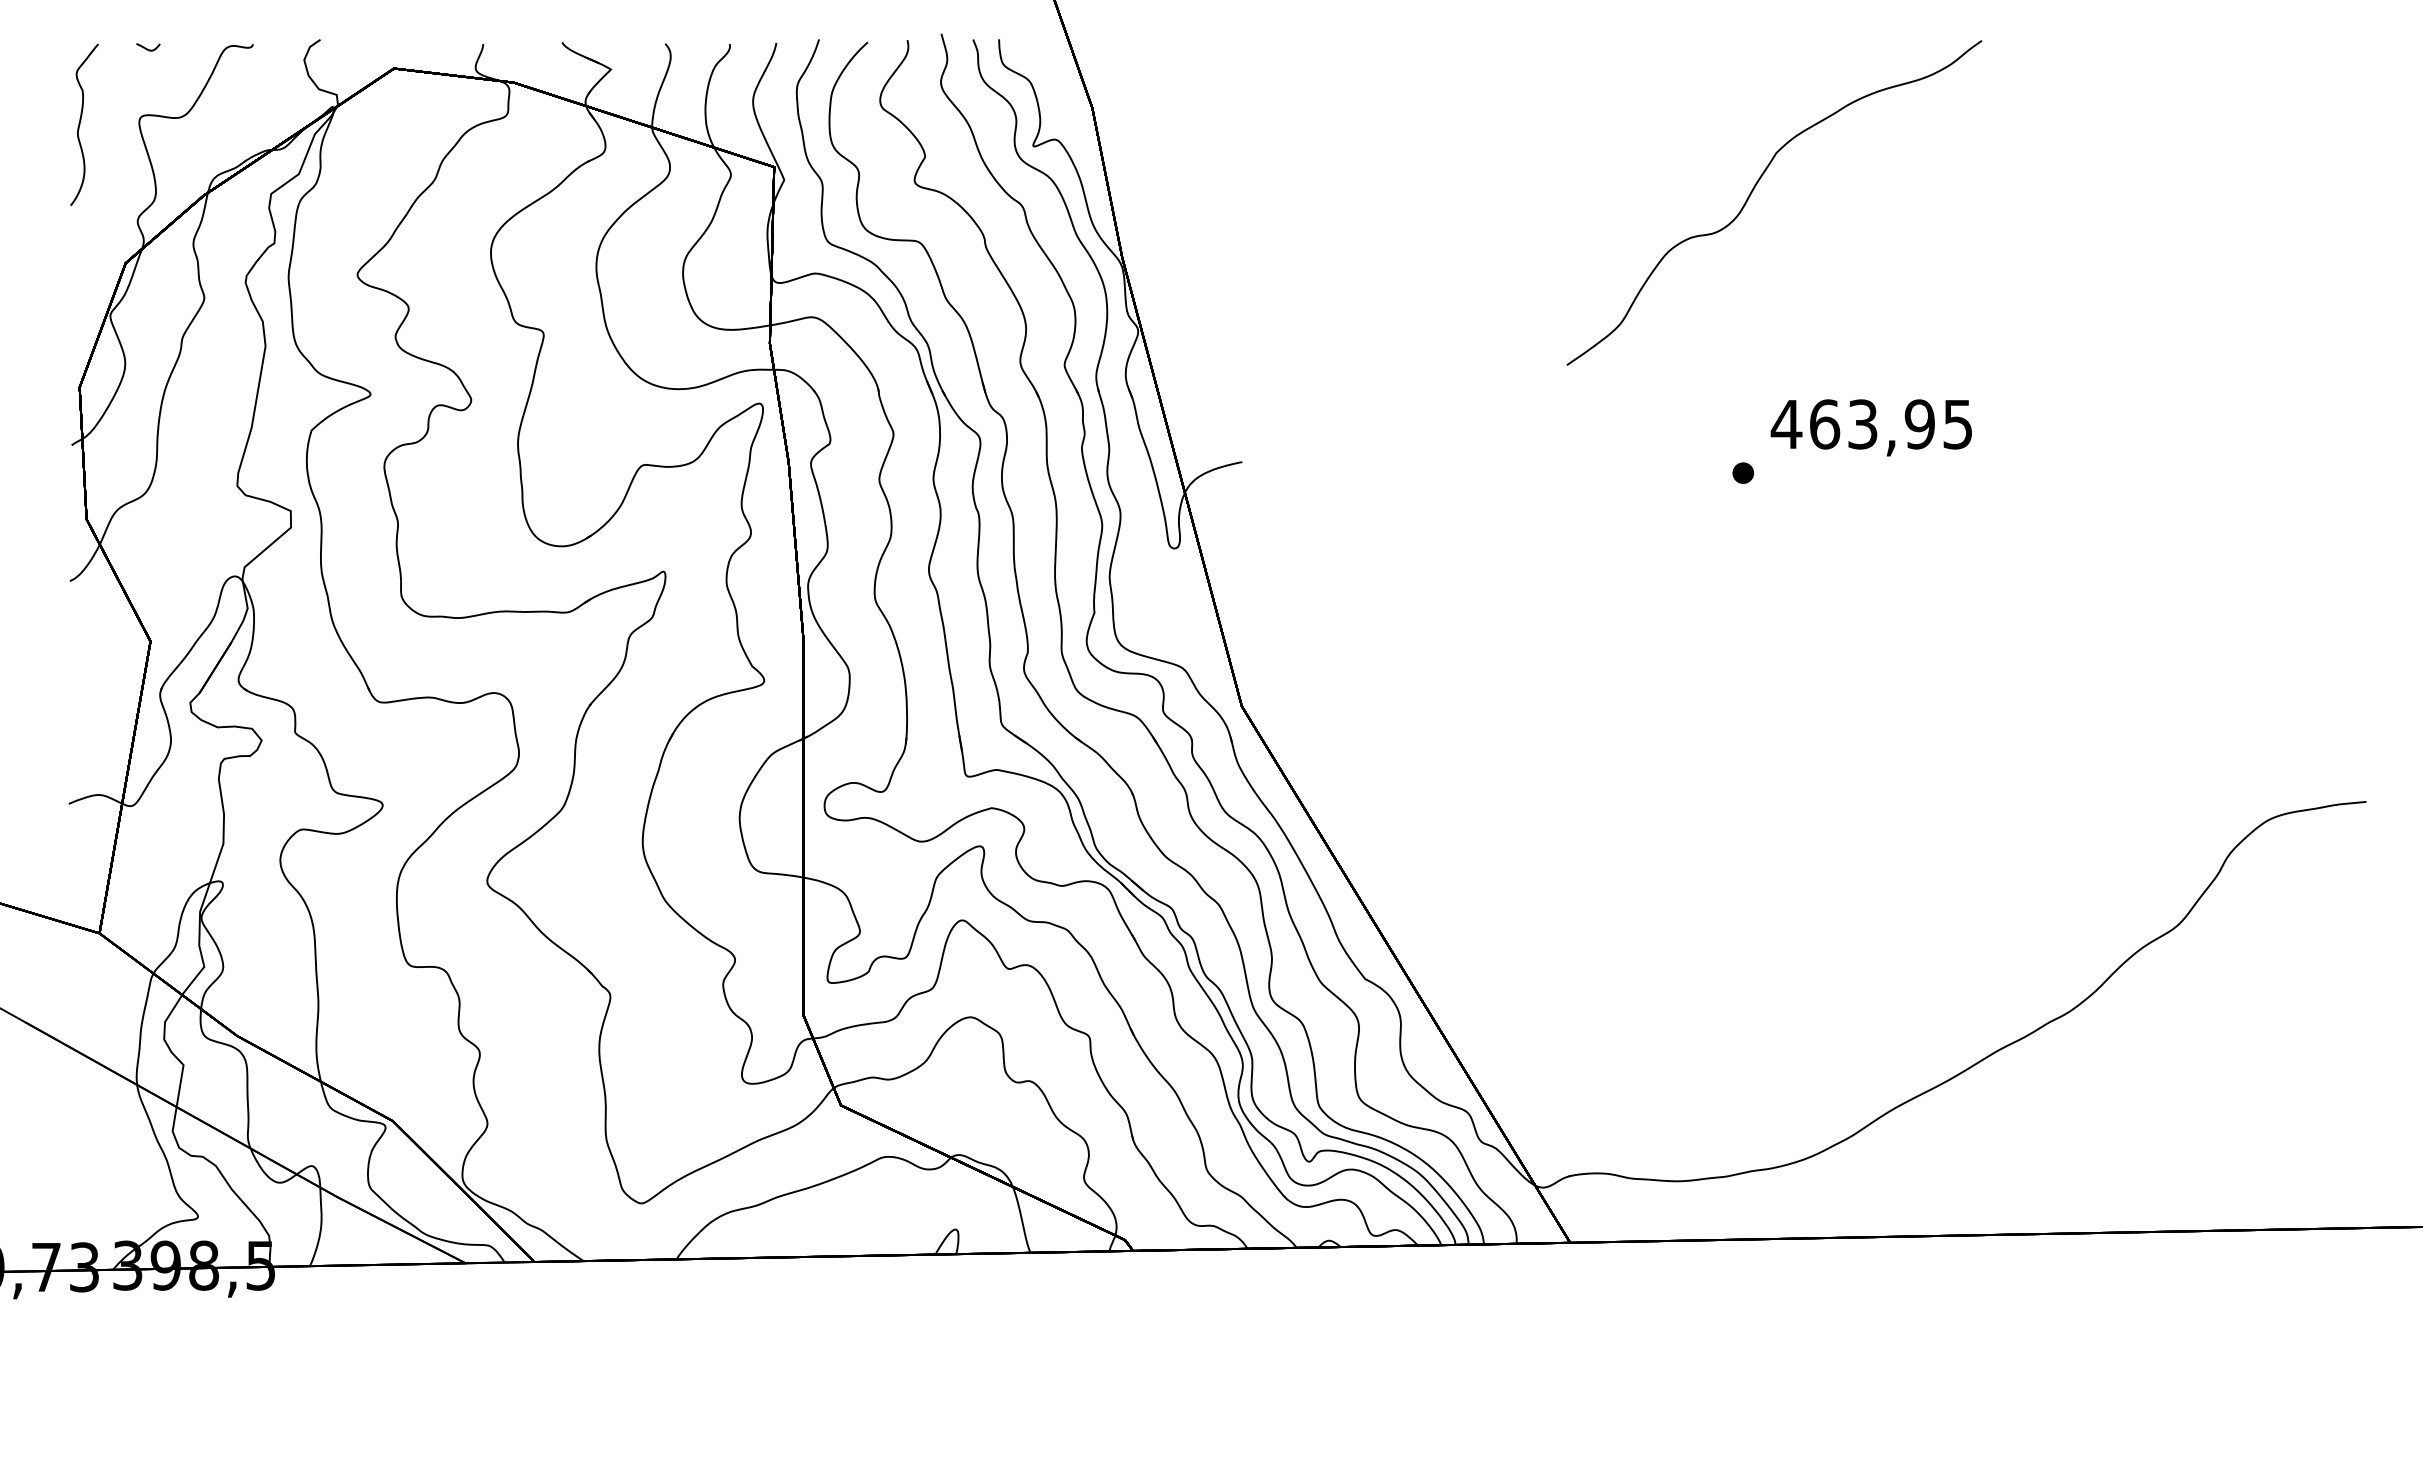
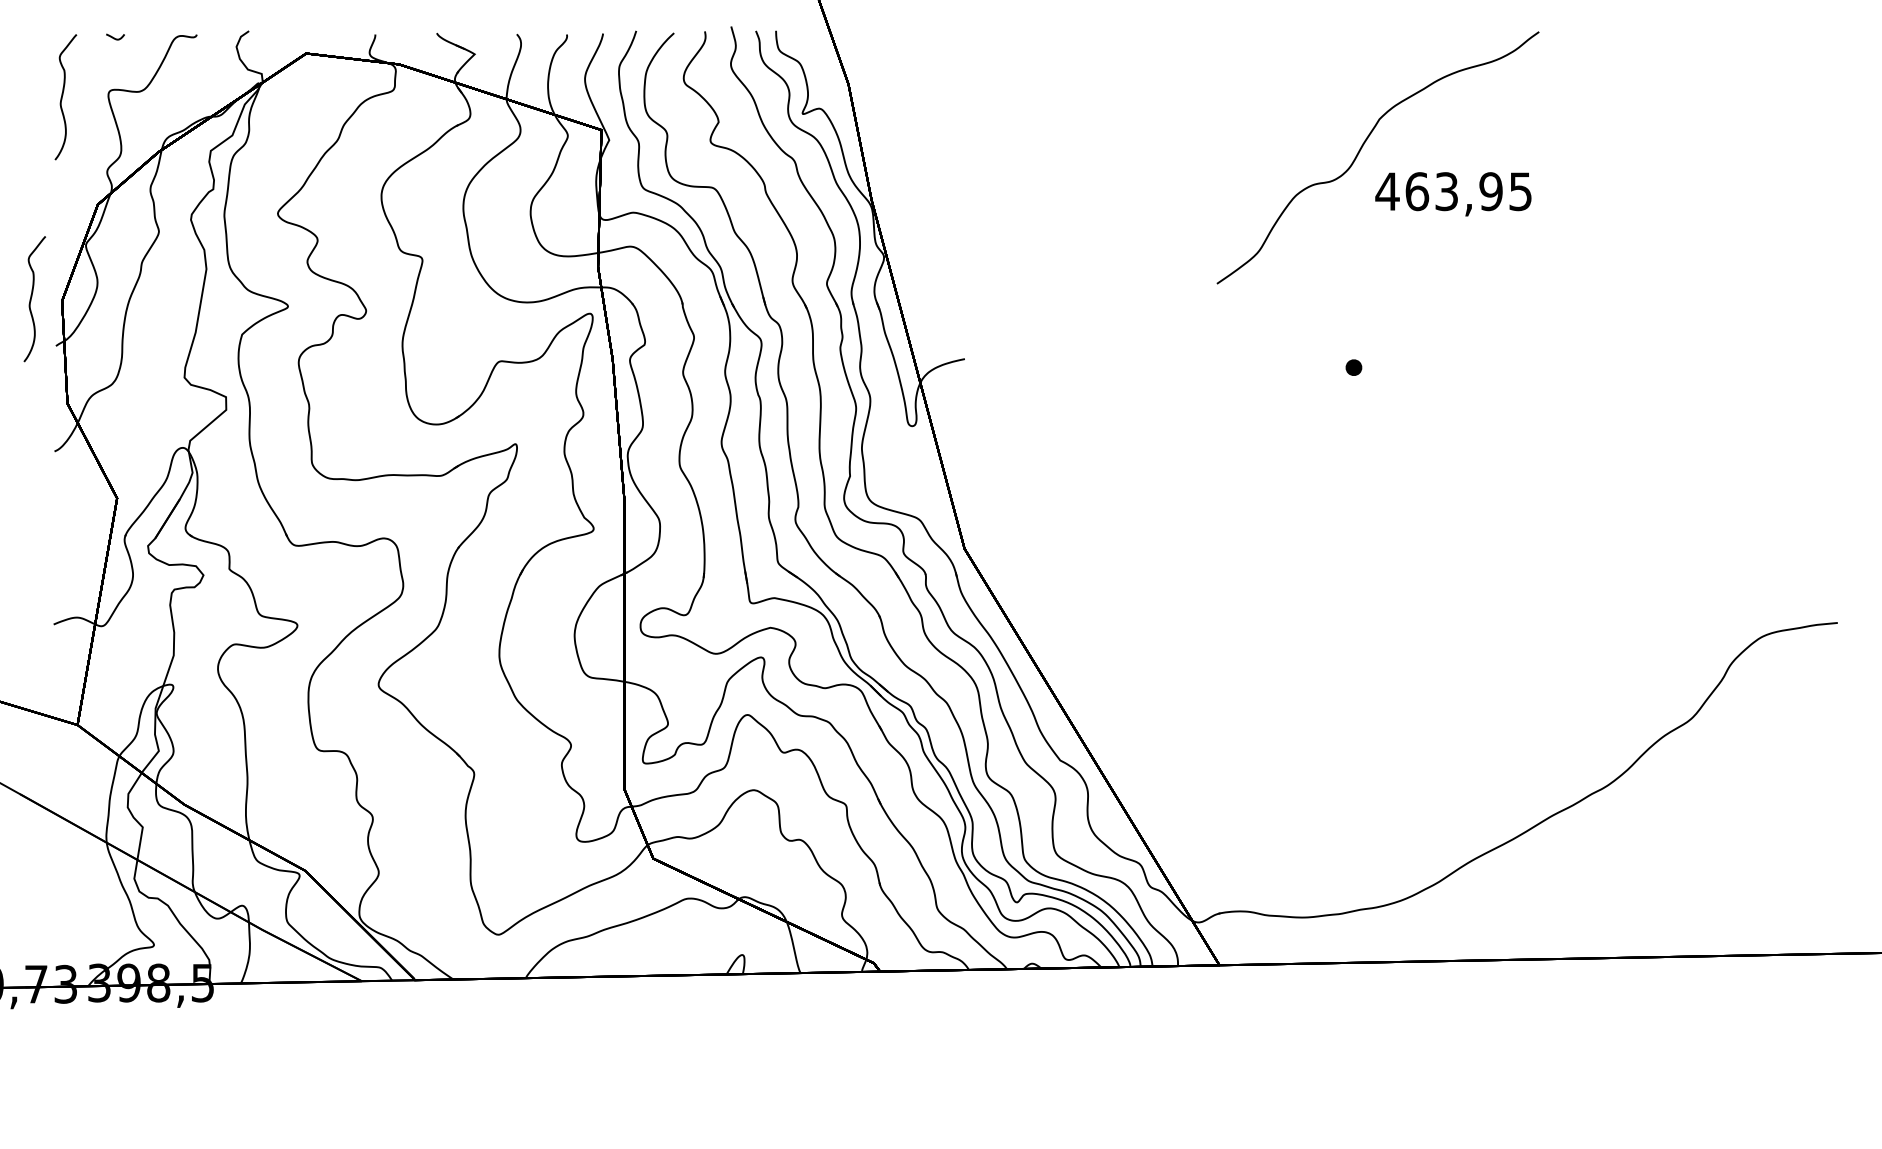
curve: (40, 384) -> (31, 298), added
text: (1870, 427) -> (1452, 194), moved

